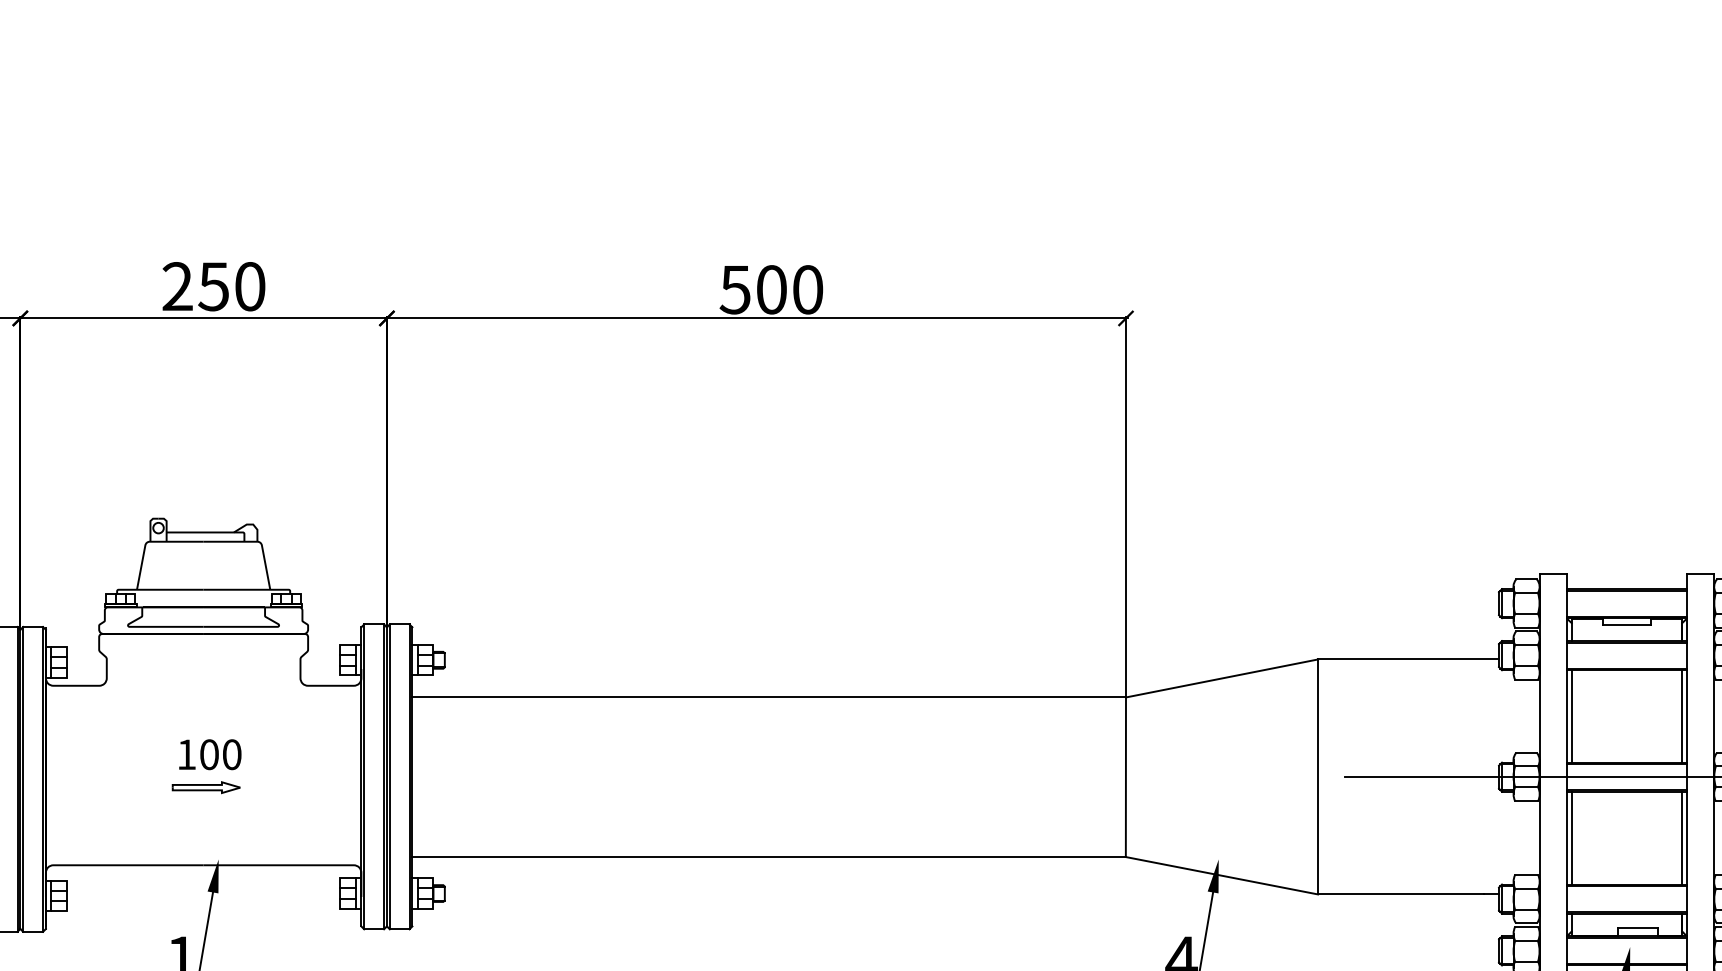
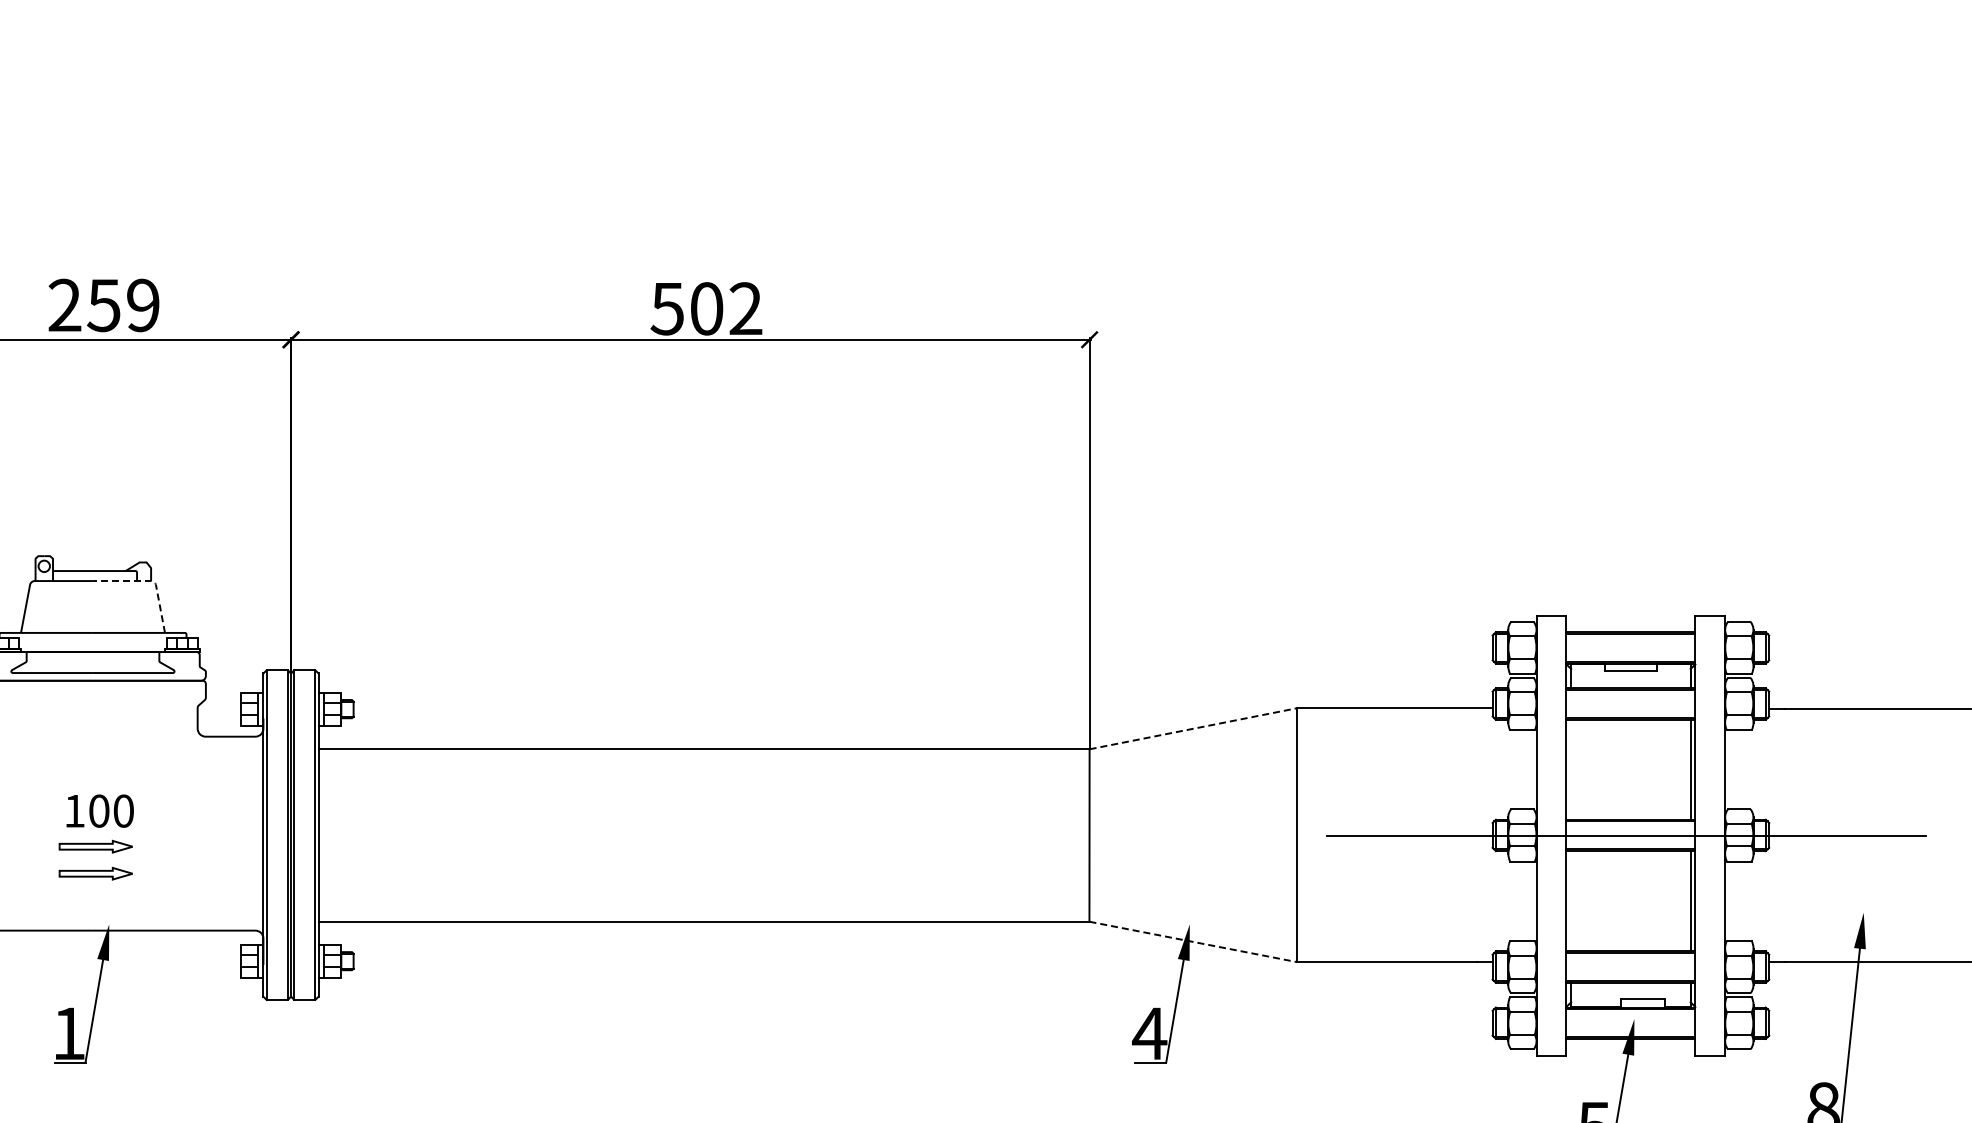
text: (250, 286) -> (143, 305), 250 -> 259
text: (807, 289) -> (745, 308), 500 -> 502
line: (257, 542) -> (151, 581), solid -> dashed
line: (1222, 678) -> (1193, 728), solid -> dashed
line: (1571, 716) -> (1571, 769), removed
part: (205, 812) -> (95, 873), added
line: (1571, 838) -> (1571, 901), removed
line: (1222, 875) -> (1193, 941), solid -> dashed

